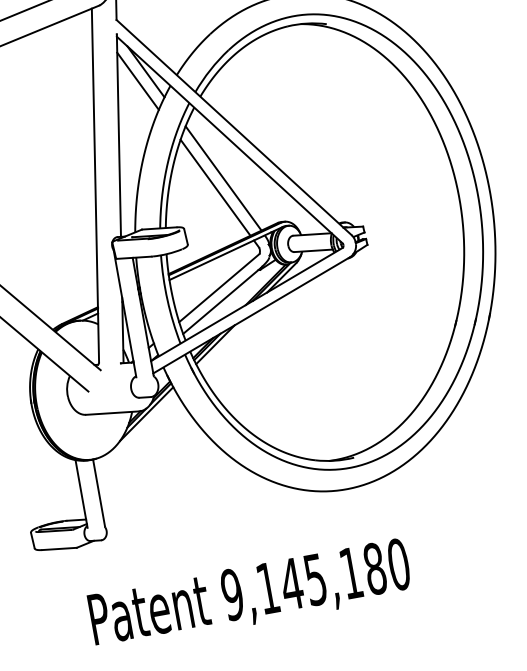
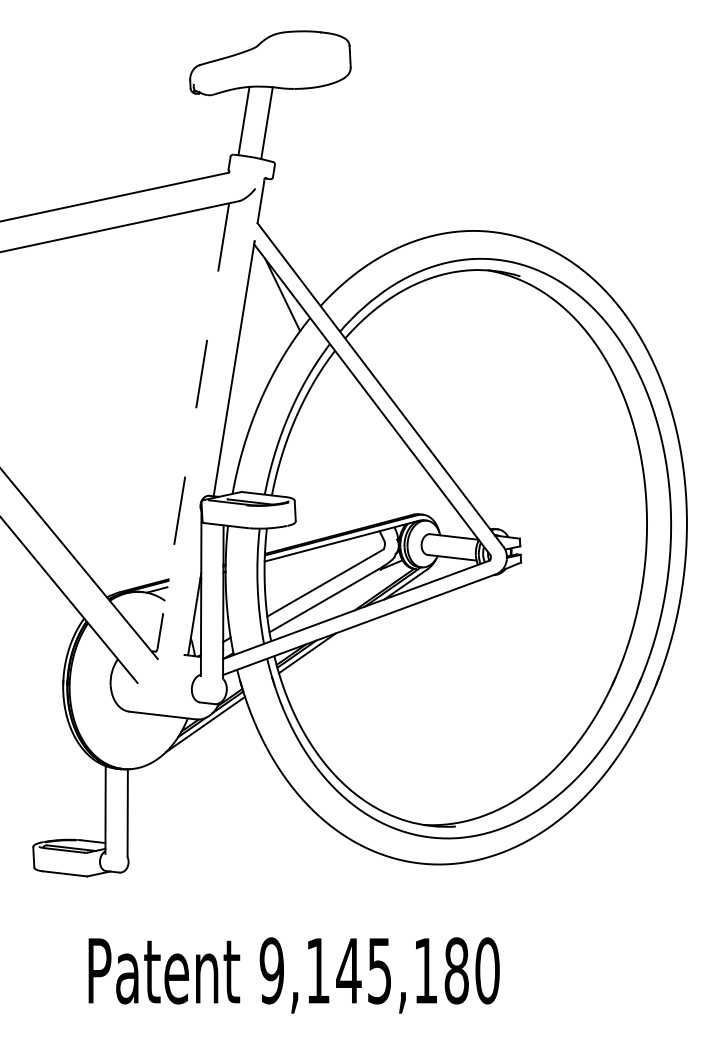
line: (137, 80) -> (270, 304), removed
line: (223, 178) -> (355, 446), removed
line: (95, 185) -> (193, 426), solid -> dashed
line: (215, 187) -> (343, 456), removed

